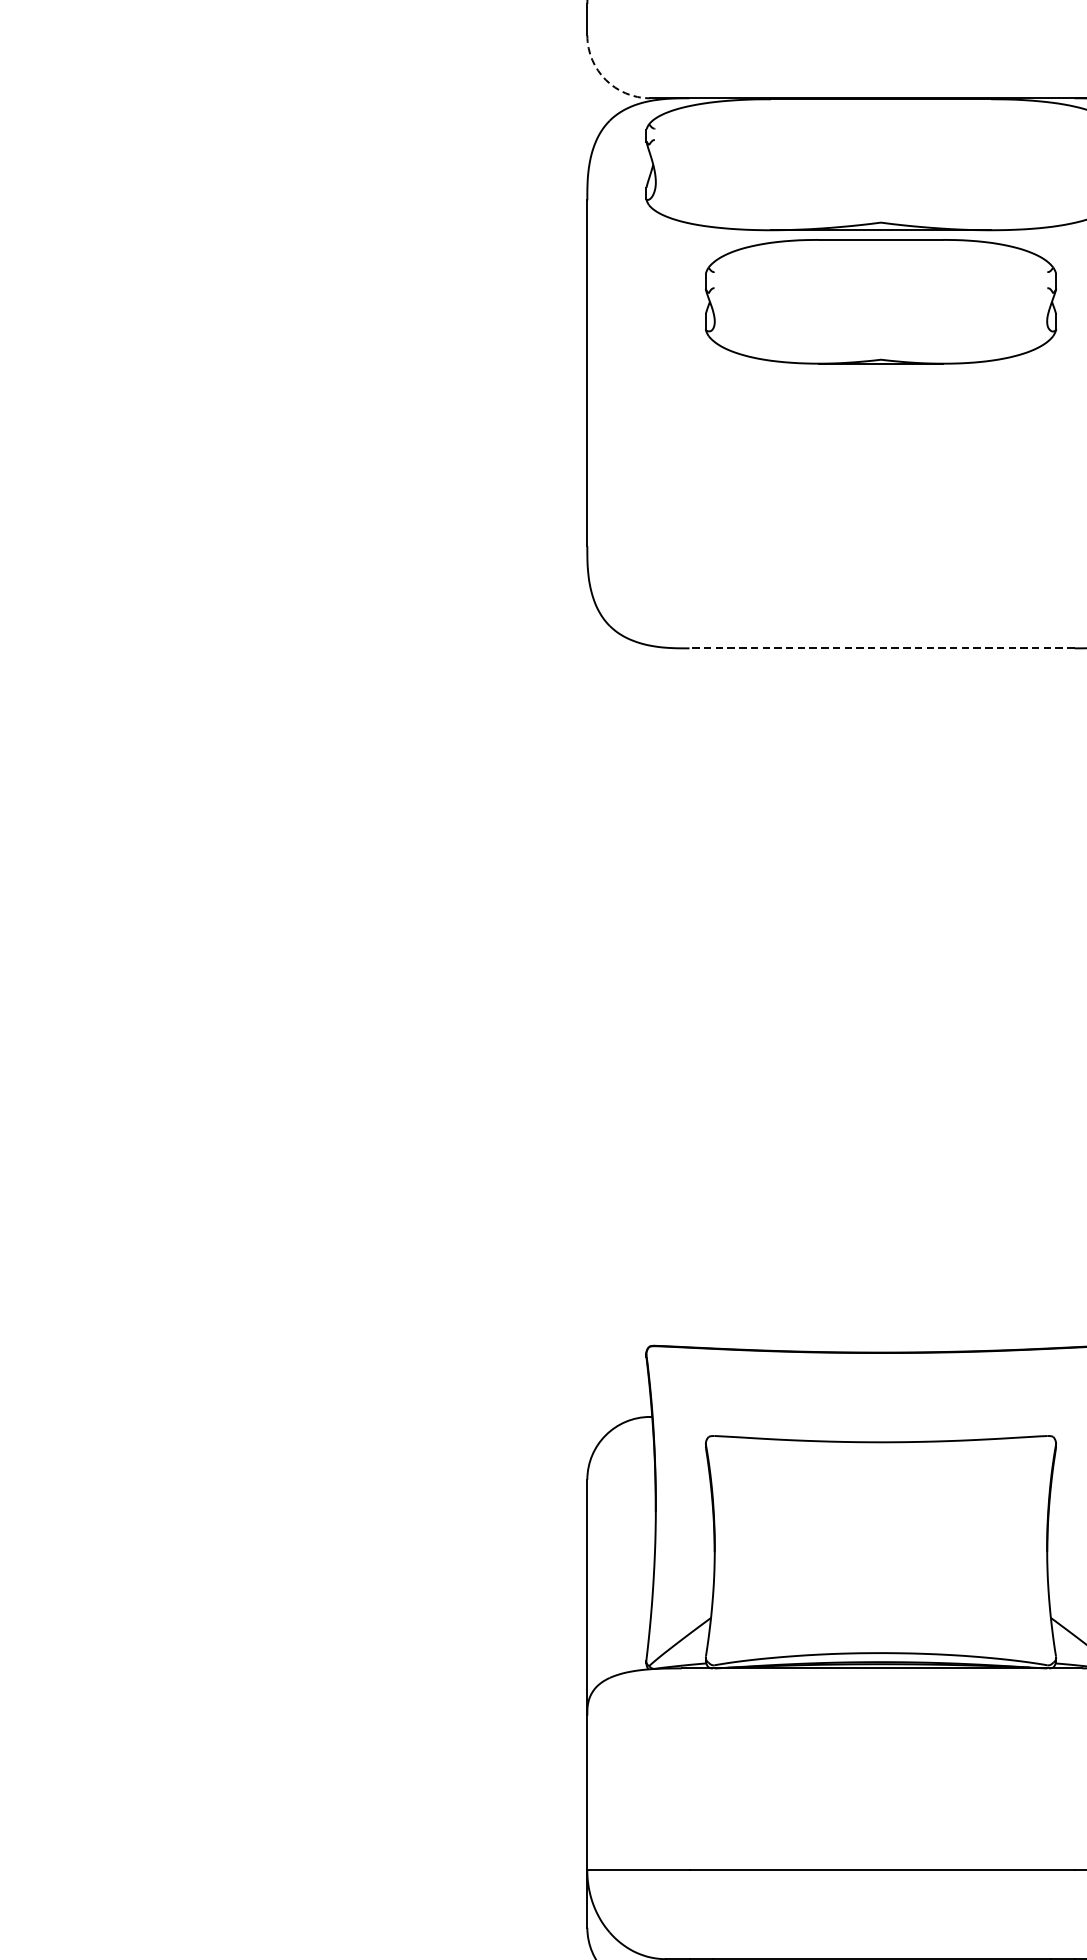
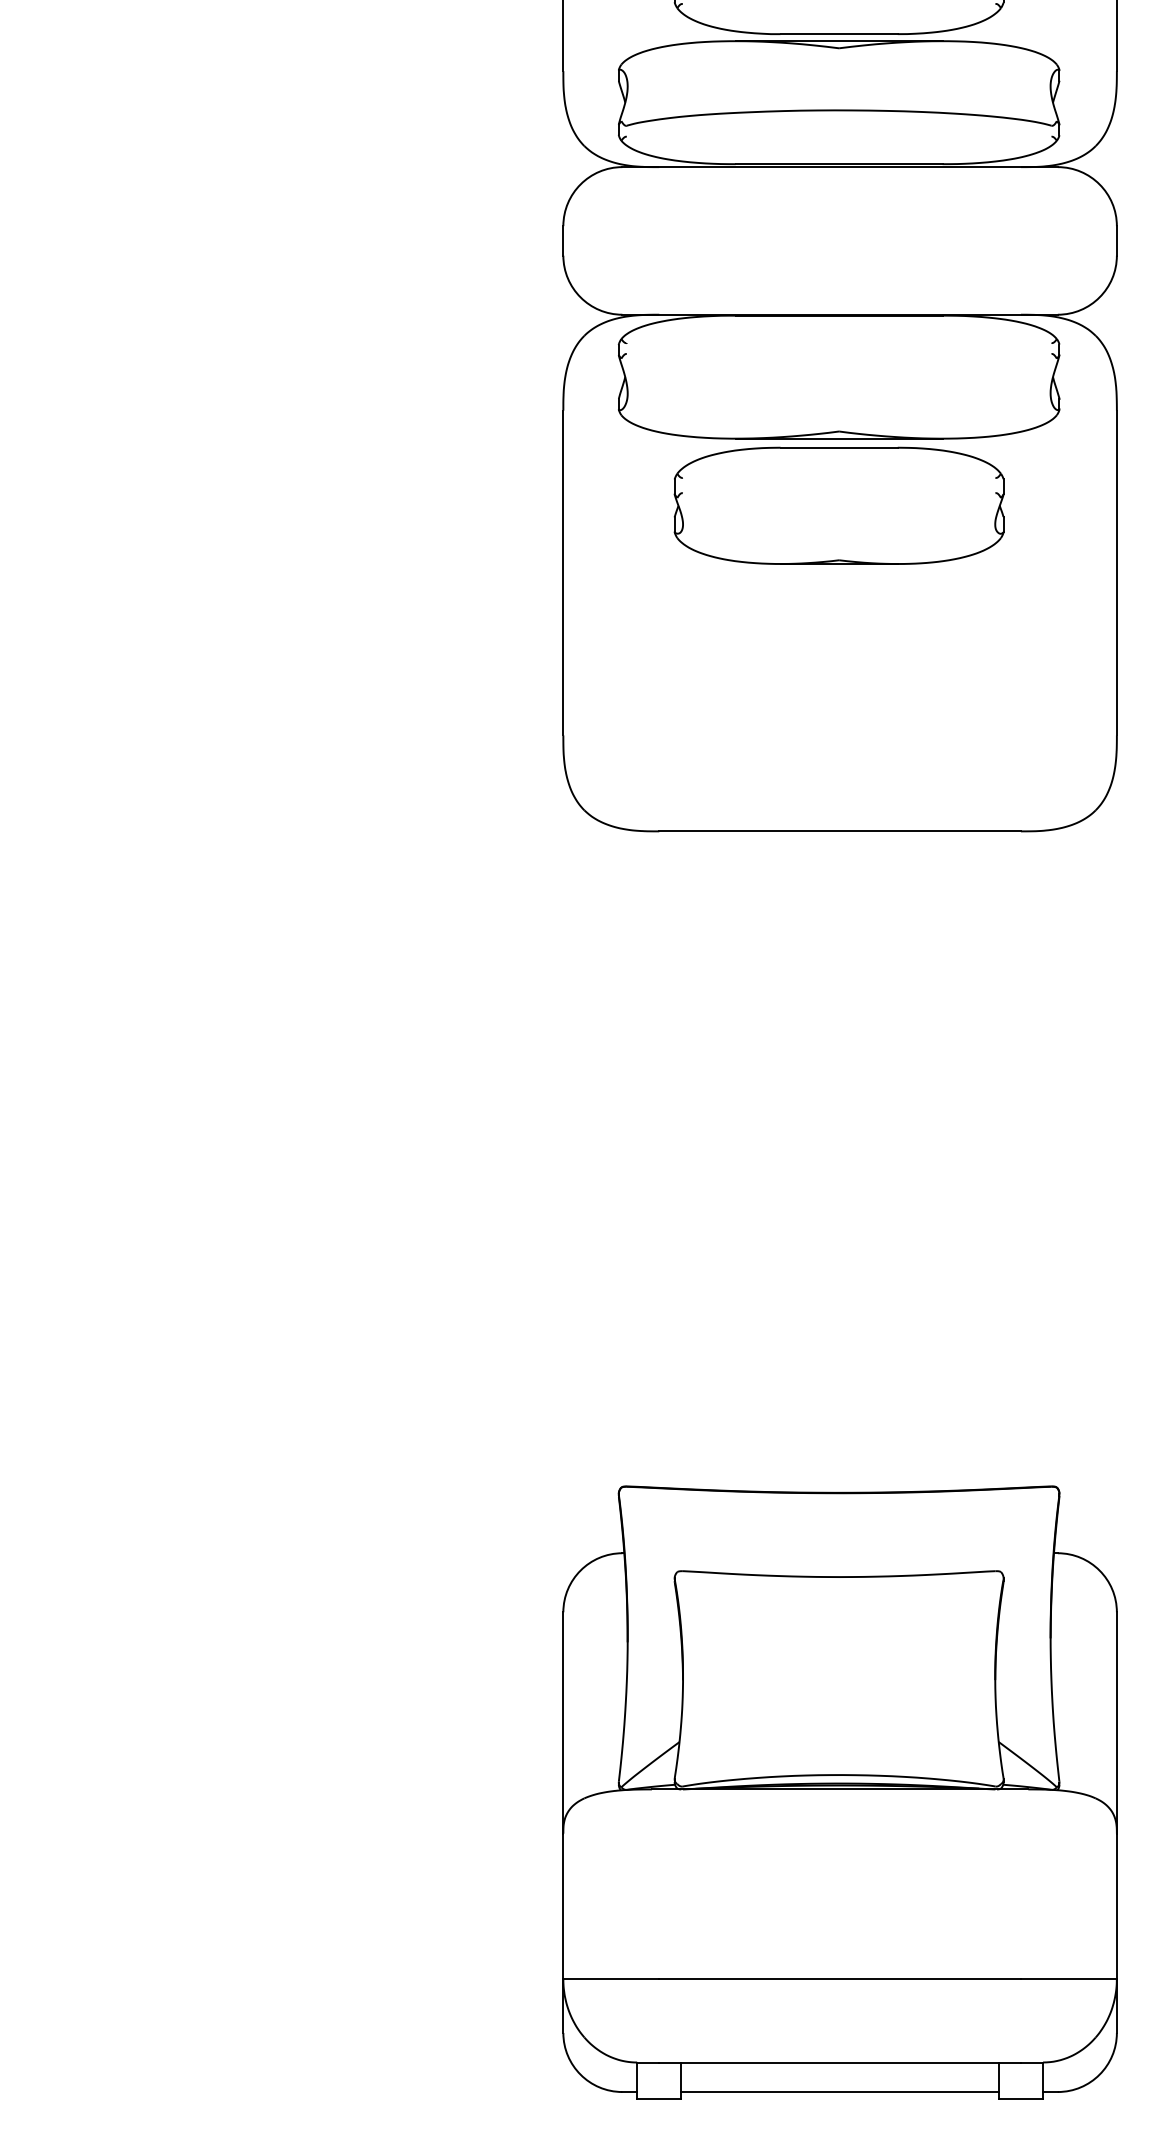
arc: (605, 79) -> (580, 297), dashed -> solid
line: (882, 648) -> (840, 831), dashed -> solid

